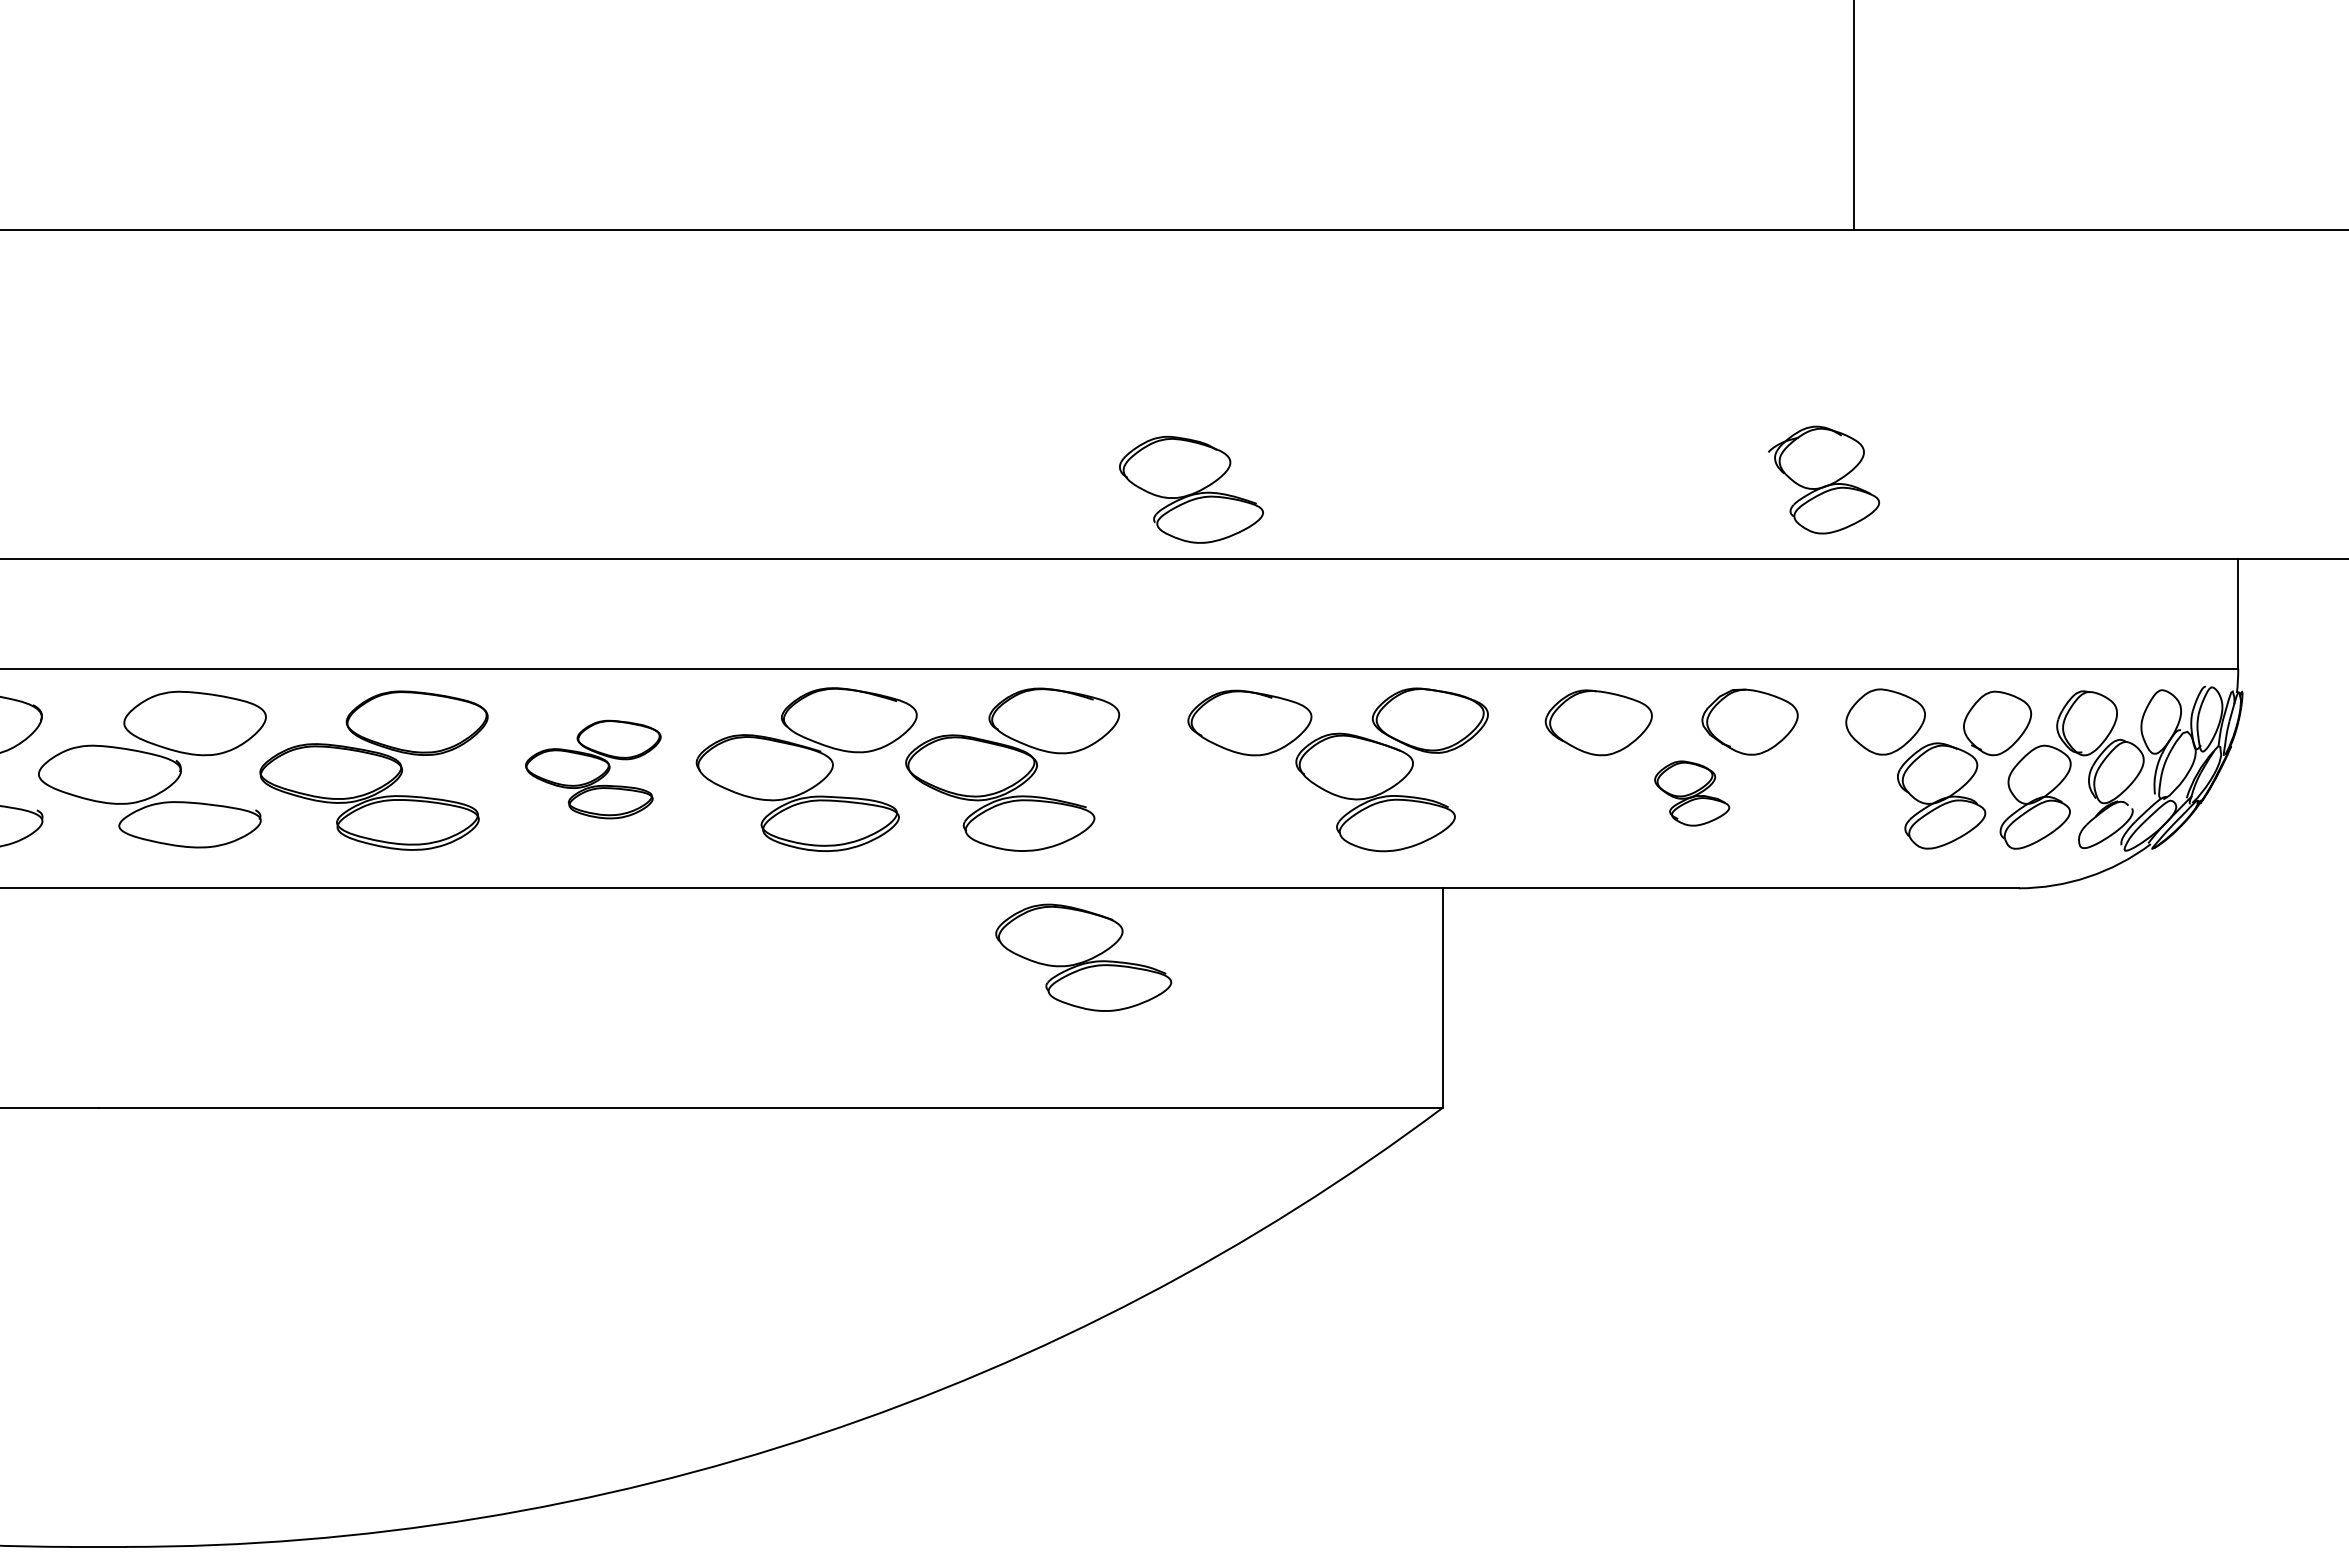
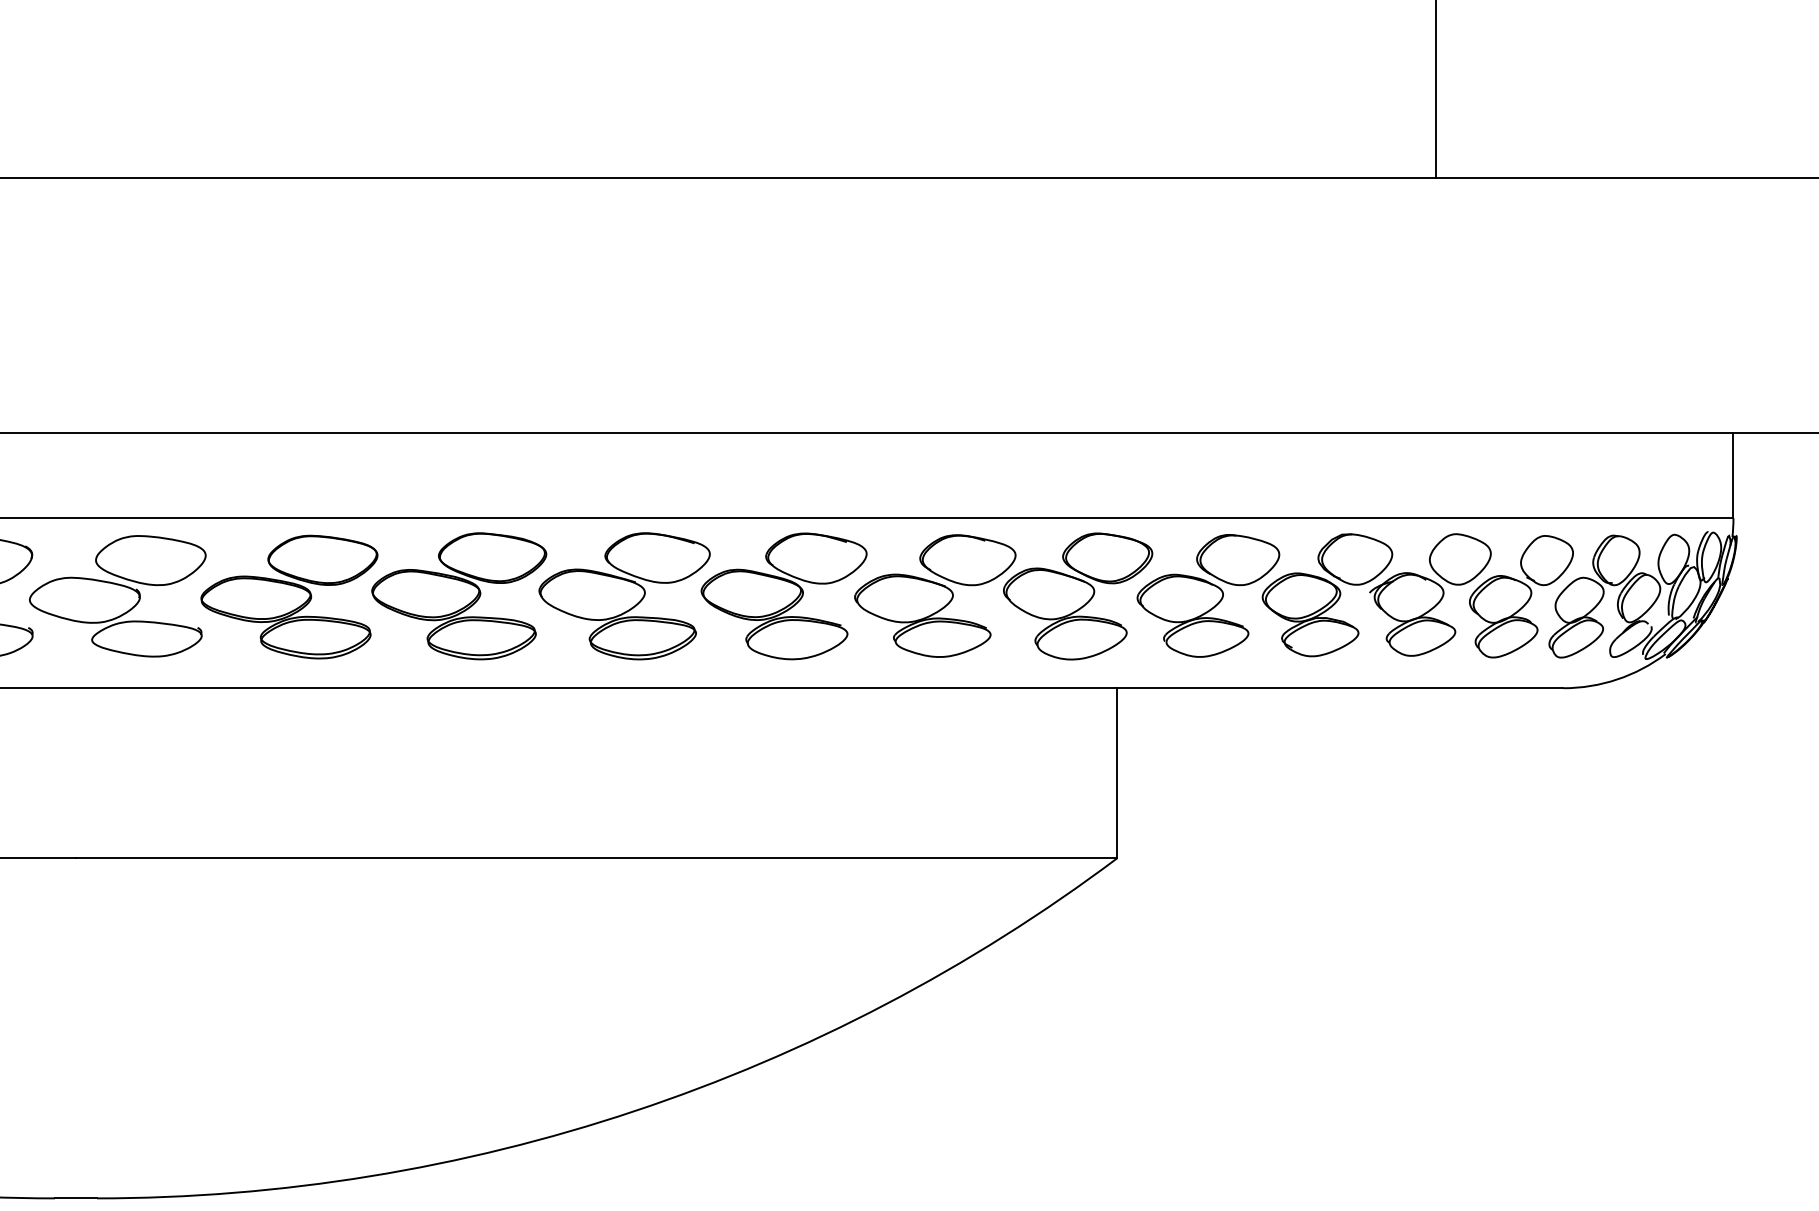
part: (1824, 479) -> (1412, 614), moved
part: (1191, 489) -> (1193, 615), moved
part: (593, 769) -> (459, 596), size x1.67
part: (1691, 793) -> (1309, 614), size x1.67
part: (1083, 957) -> (922, 615), moved

